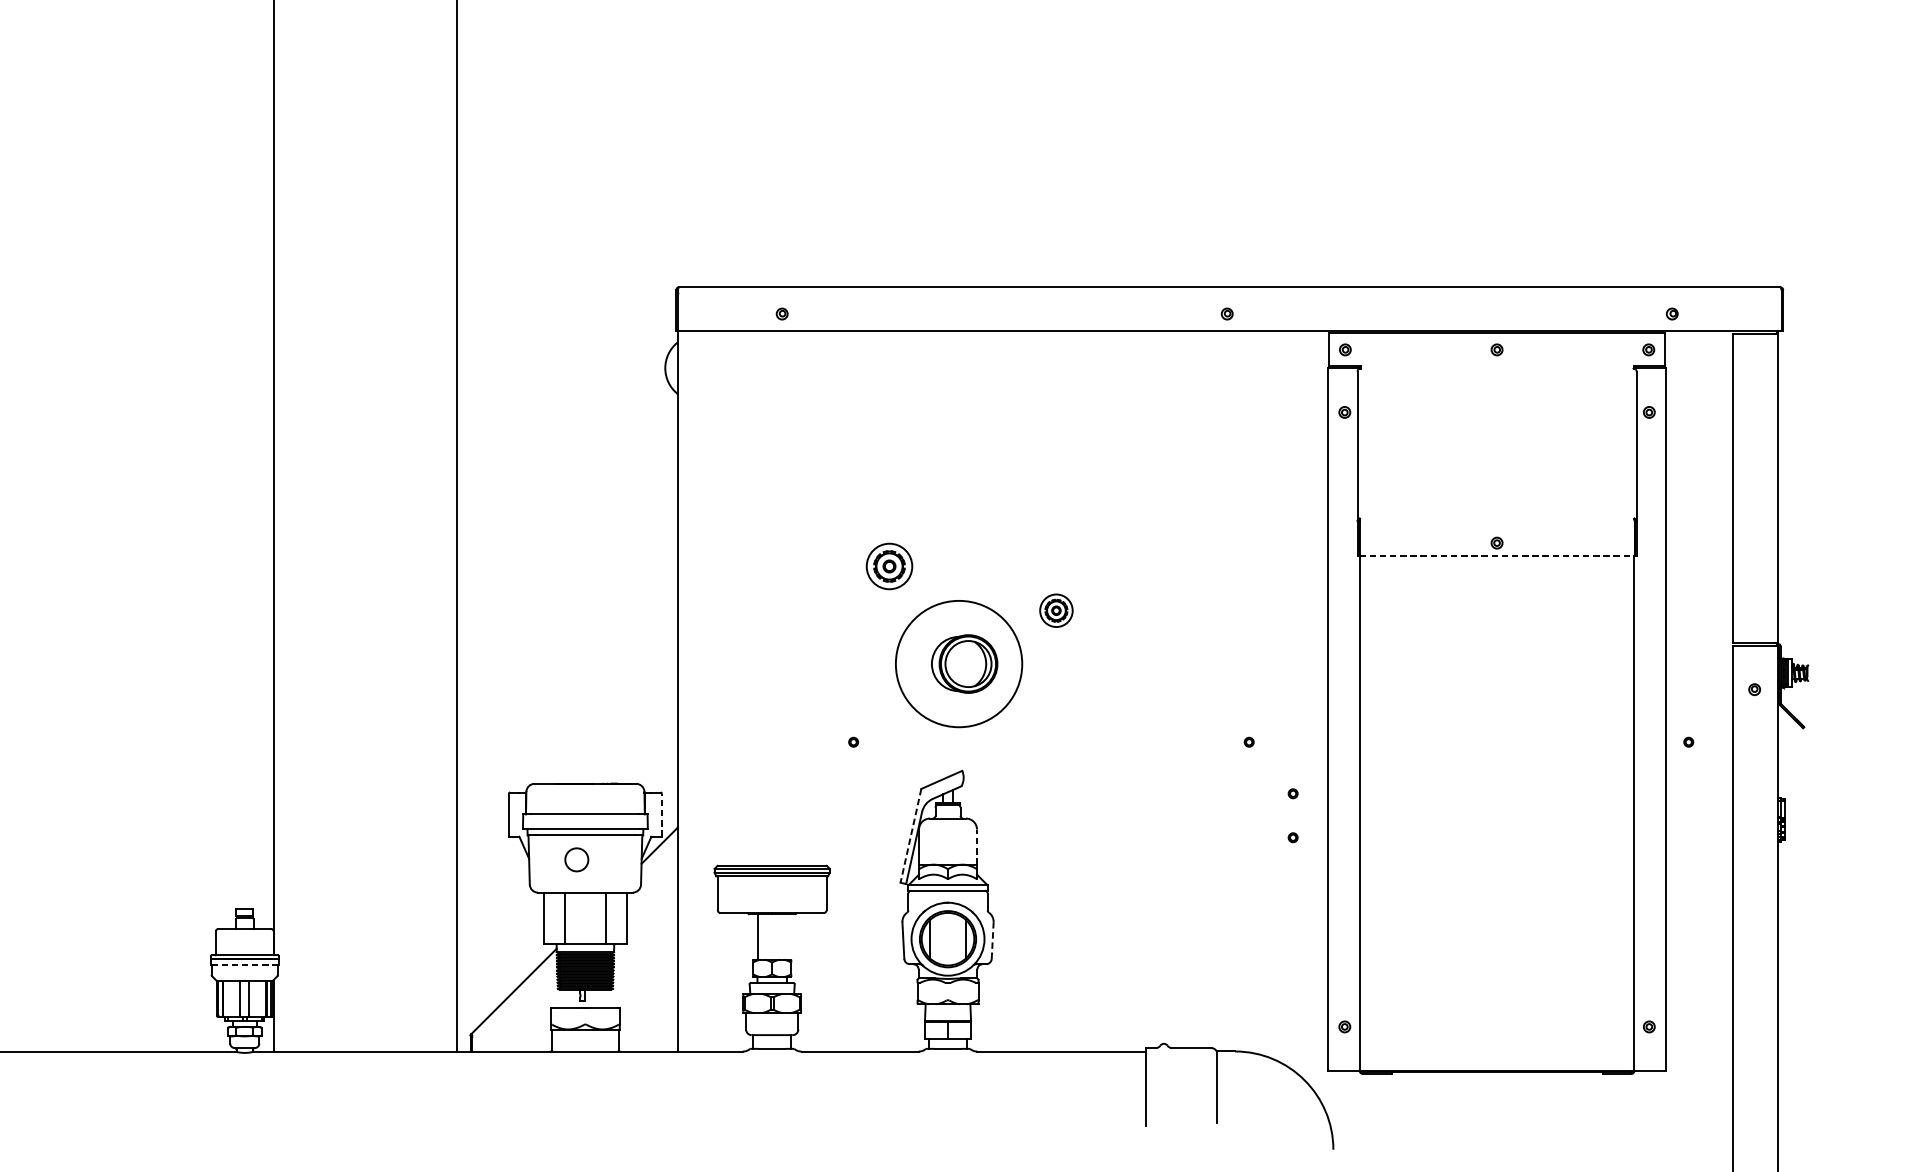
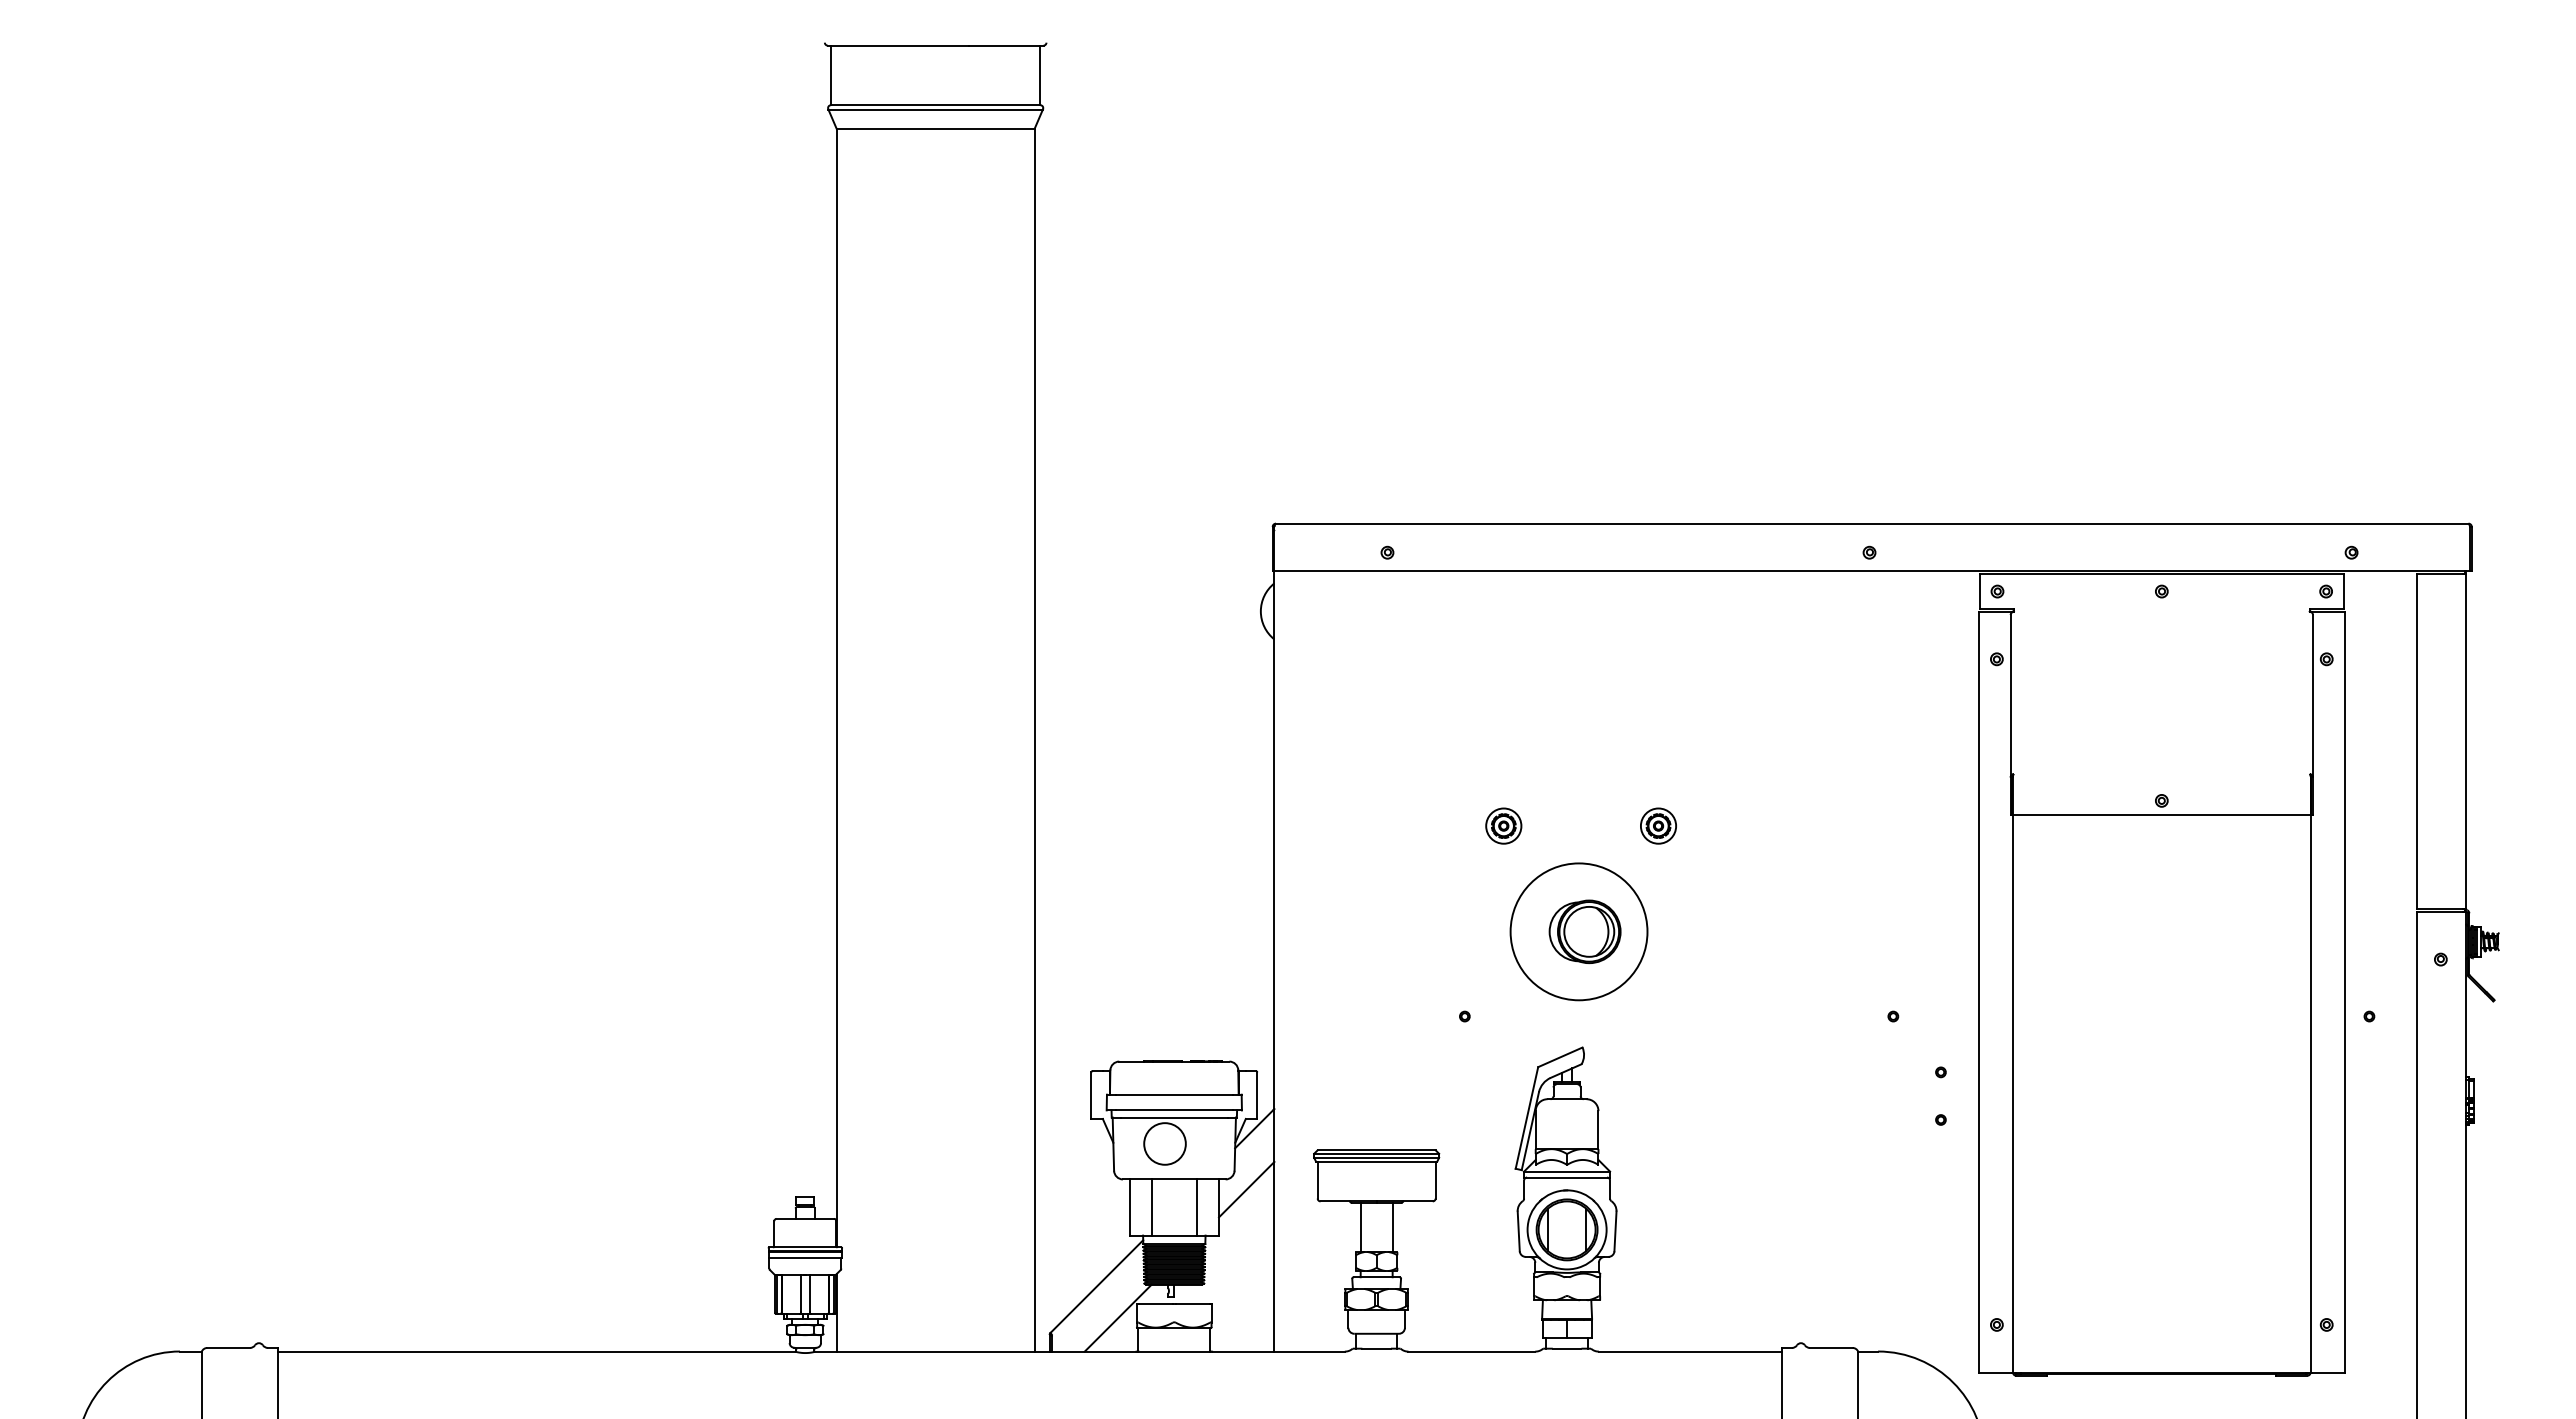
line: (1496, 555) -> (2161, 814), dashed -> solid
part: (889, 565) -> (1503, 825), size x0.71
part: (1056, 610) -> (1658, 825), moved
line: (662, 815) -> (1257, 1095), dashed -> solid
line: (910, 836) -> (1526, 1118), dashed -> solid
line: (977, 846) -> (1598, 1129), dashed -> solid
circle: (576, 859) -> (1164, 1143), size x1.67
line: (652, 901) -> (1246, 1189), added
line: (786, 937) -> (1392, 1227), added
line: (992, 940) -> (1615, 1231), dashed -> solid
line: (244, 965) -> (805, 1258), dashed -> solid
line: (532, 1020) -> (1117, 1317), added

